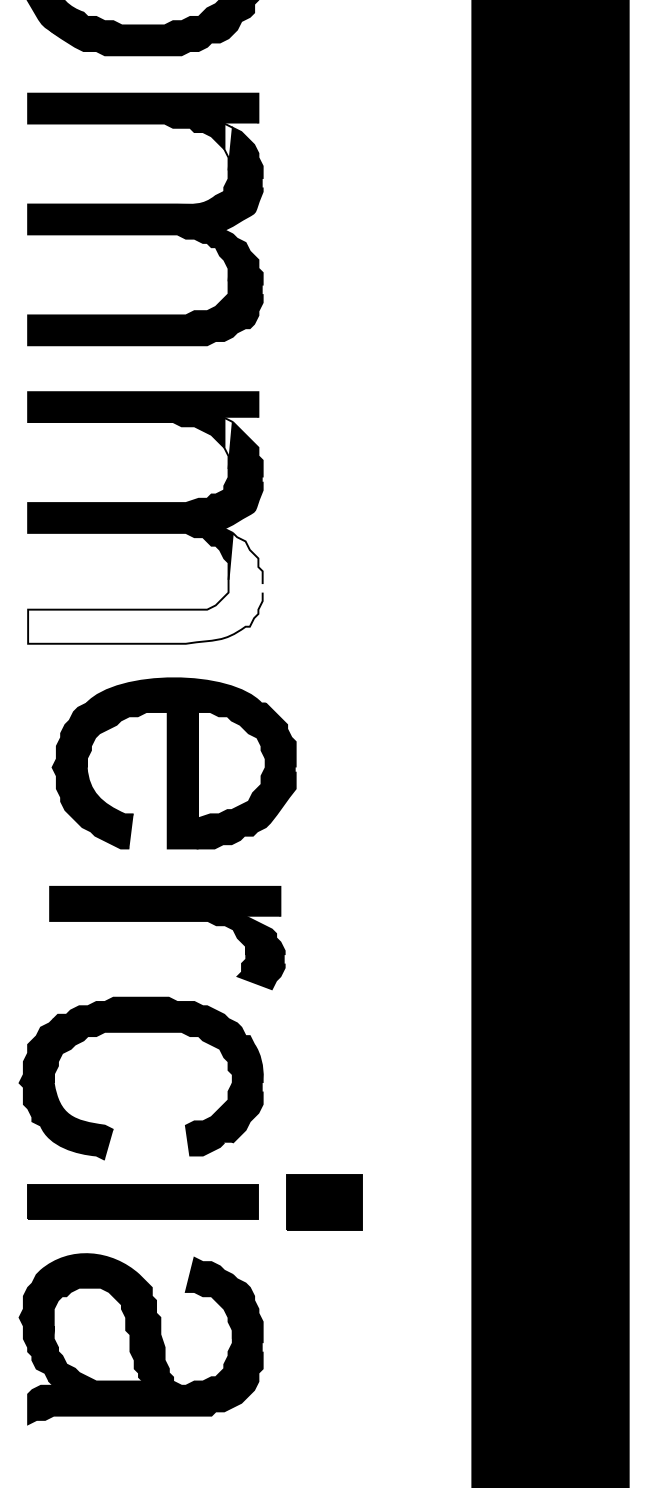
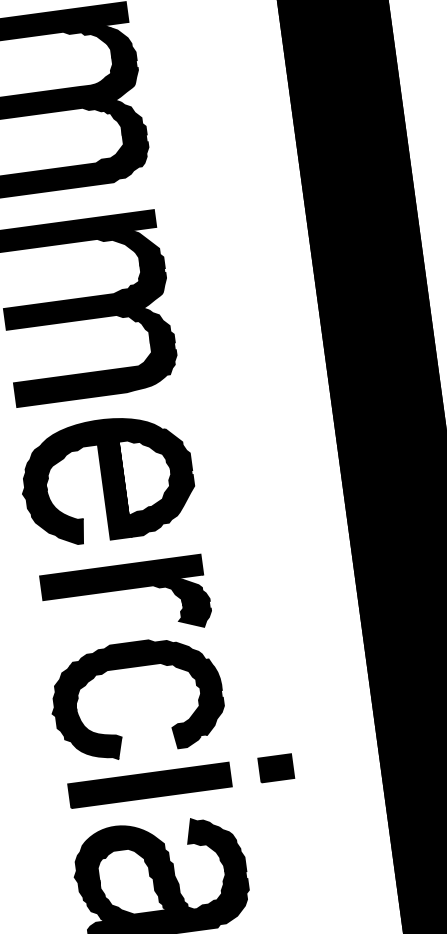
fill: (228, 146) -> (109, 41), added
fill: (228, 442) -> (137, 247), added
fill: (145, 587) -> (93, 356), added
part: (173, 763) -> (106, 479), moved
part: (167, 921) -> (125, 589), moved
part: (324, 1201) -> (276, 767), size x0.62

